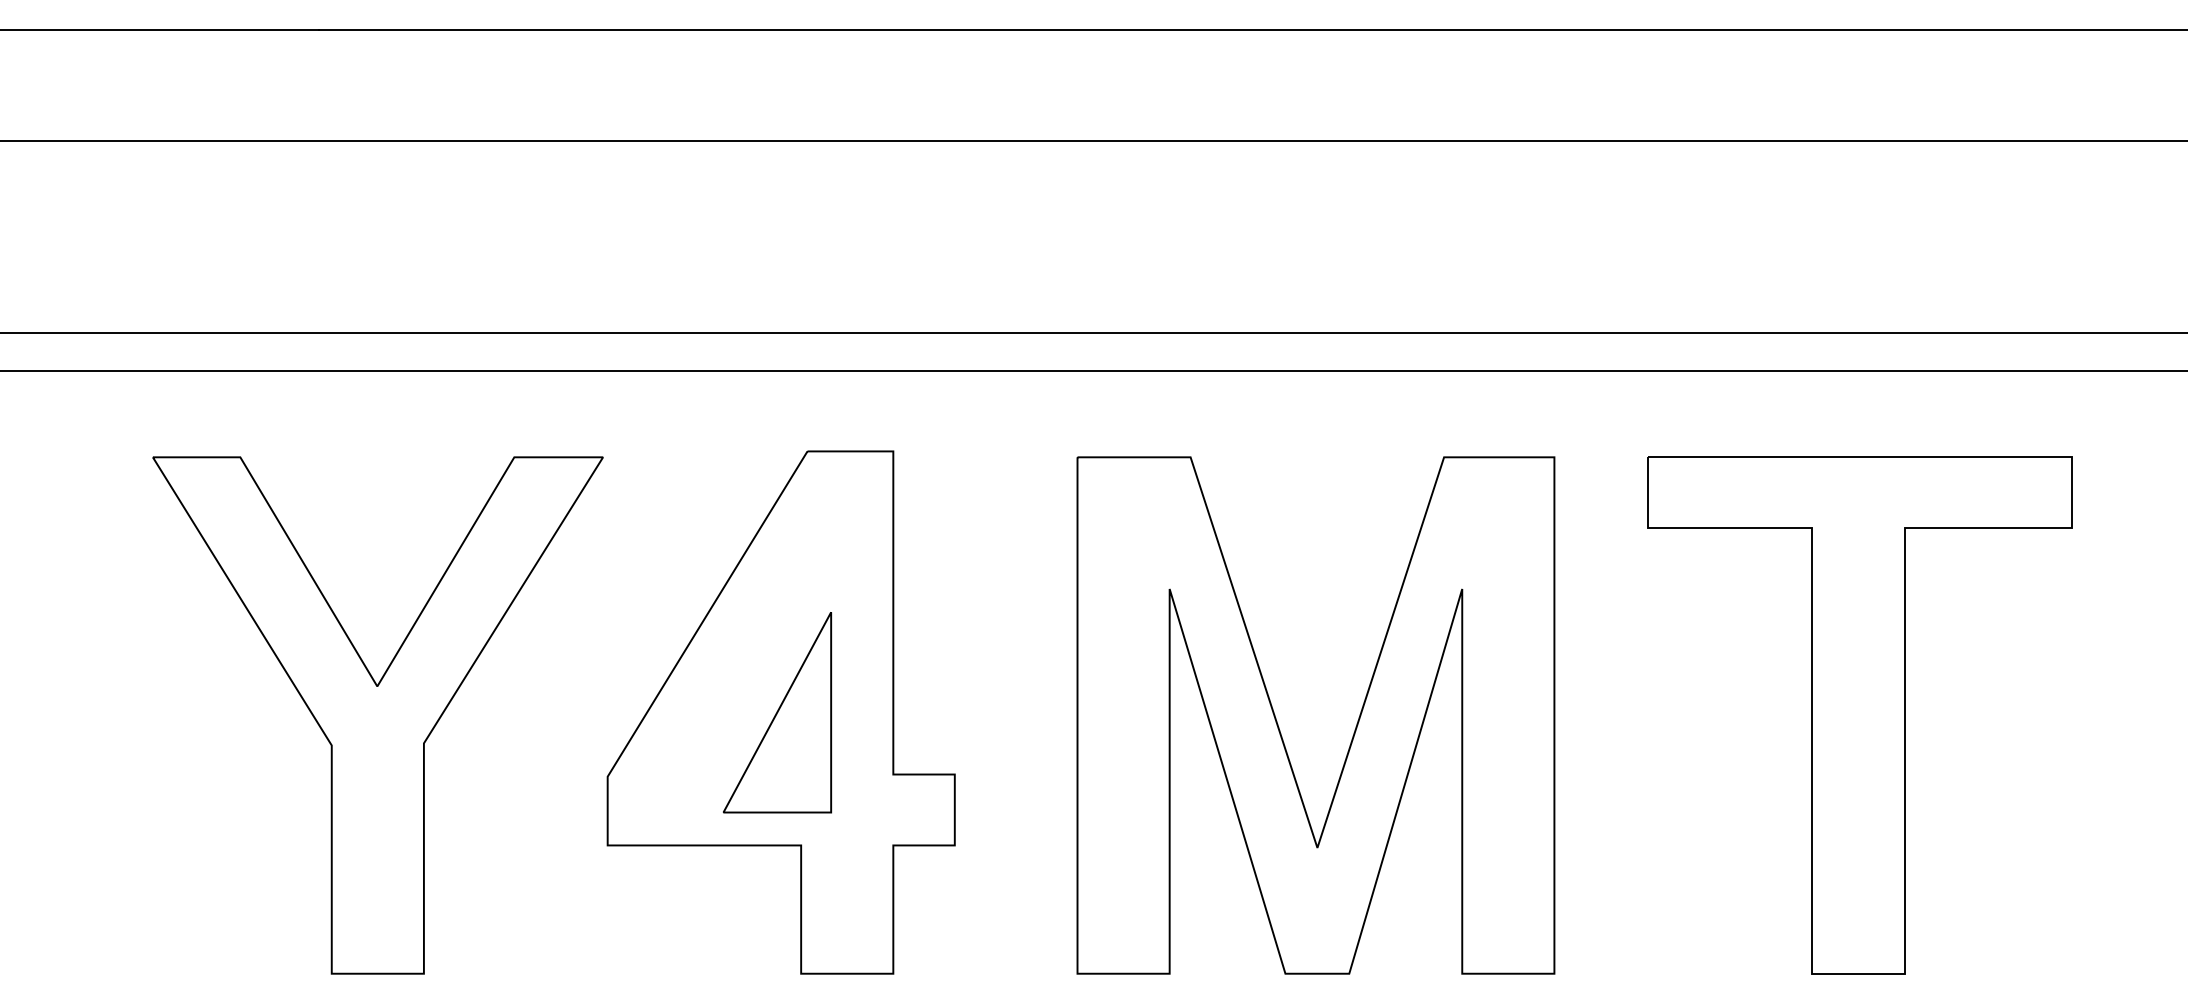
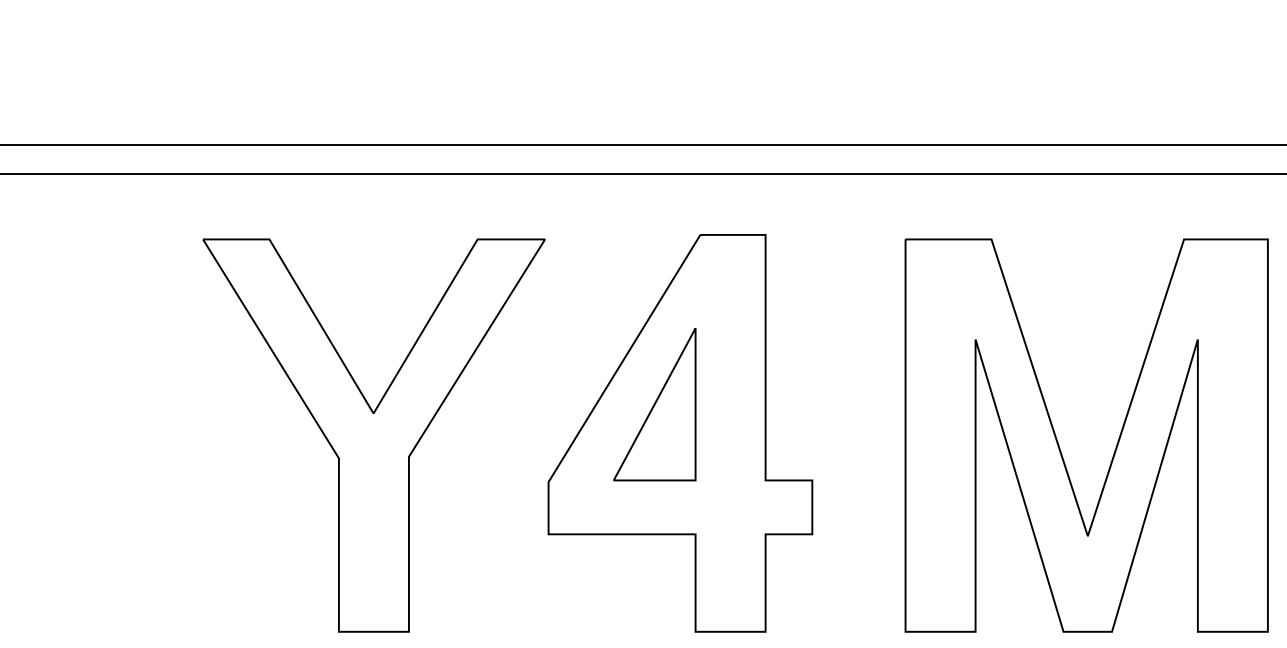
part: (777, 712) -> (654, 404), moved

